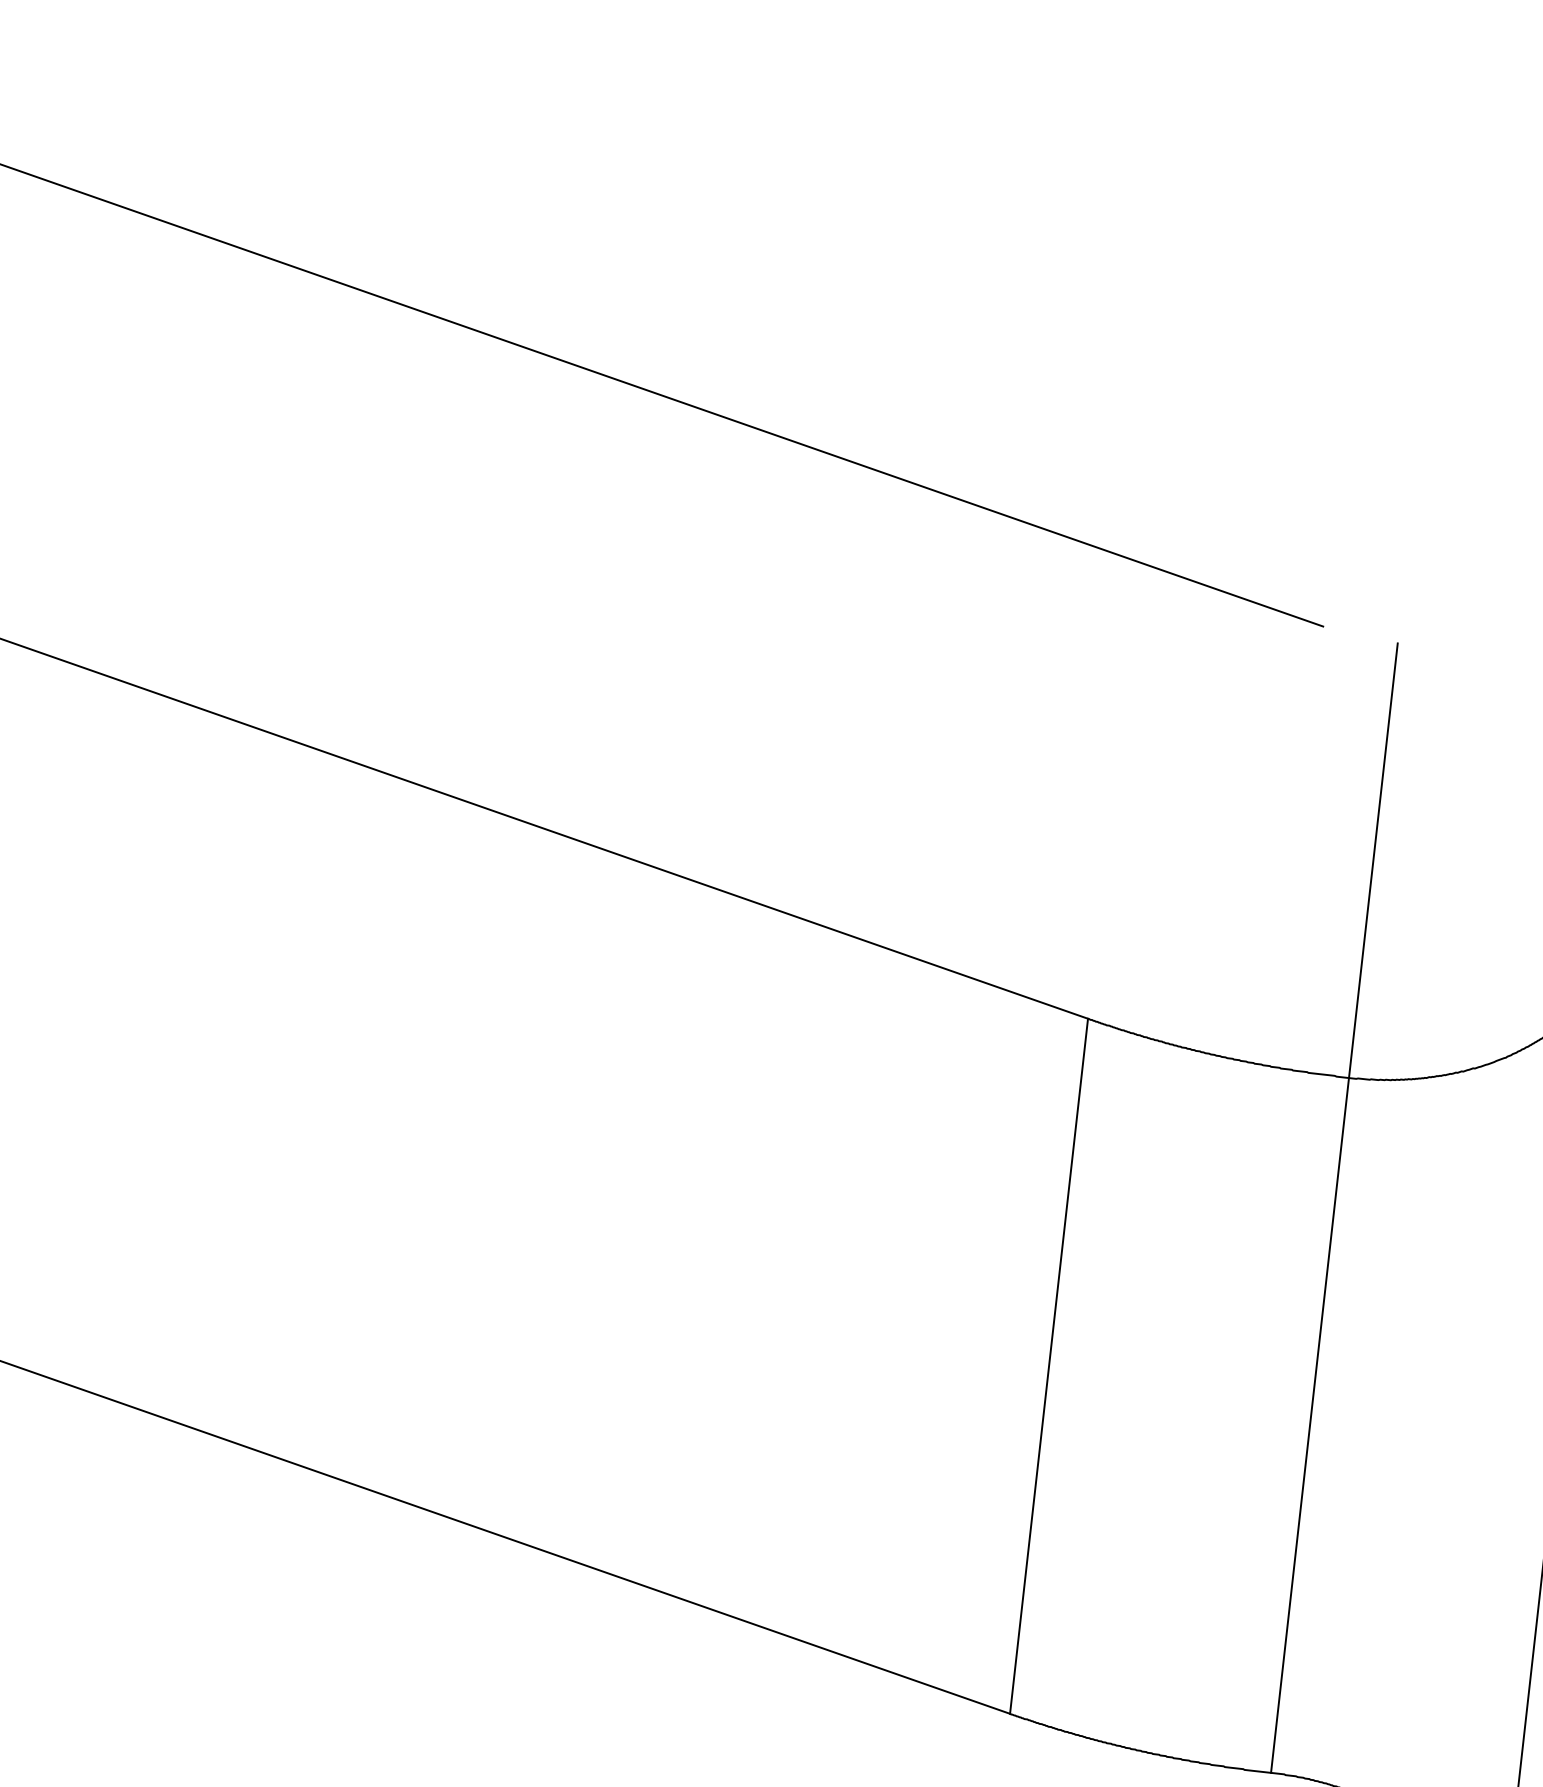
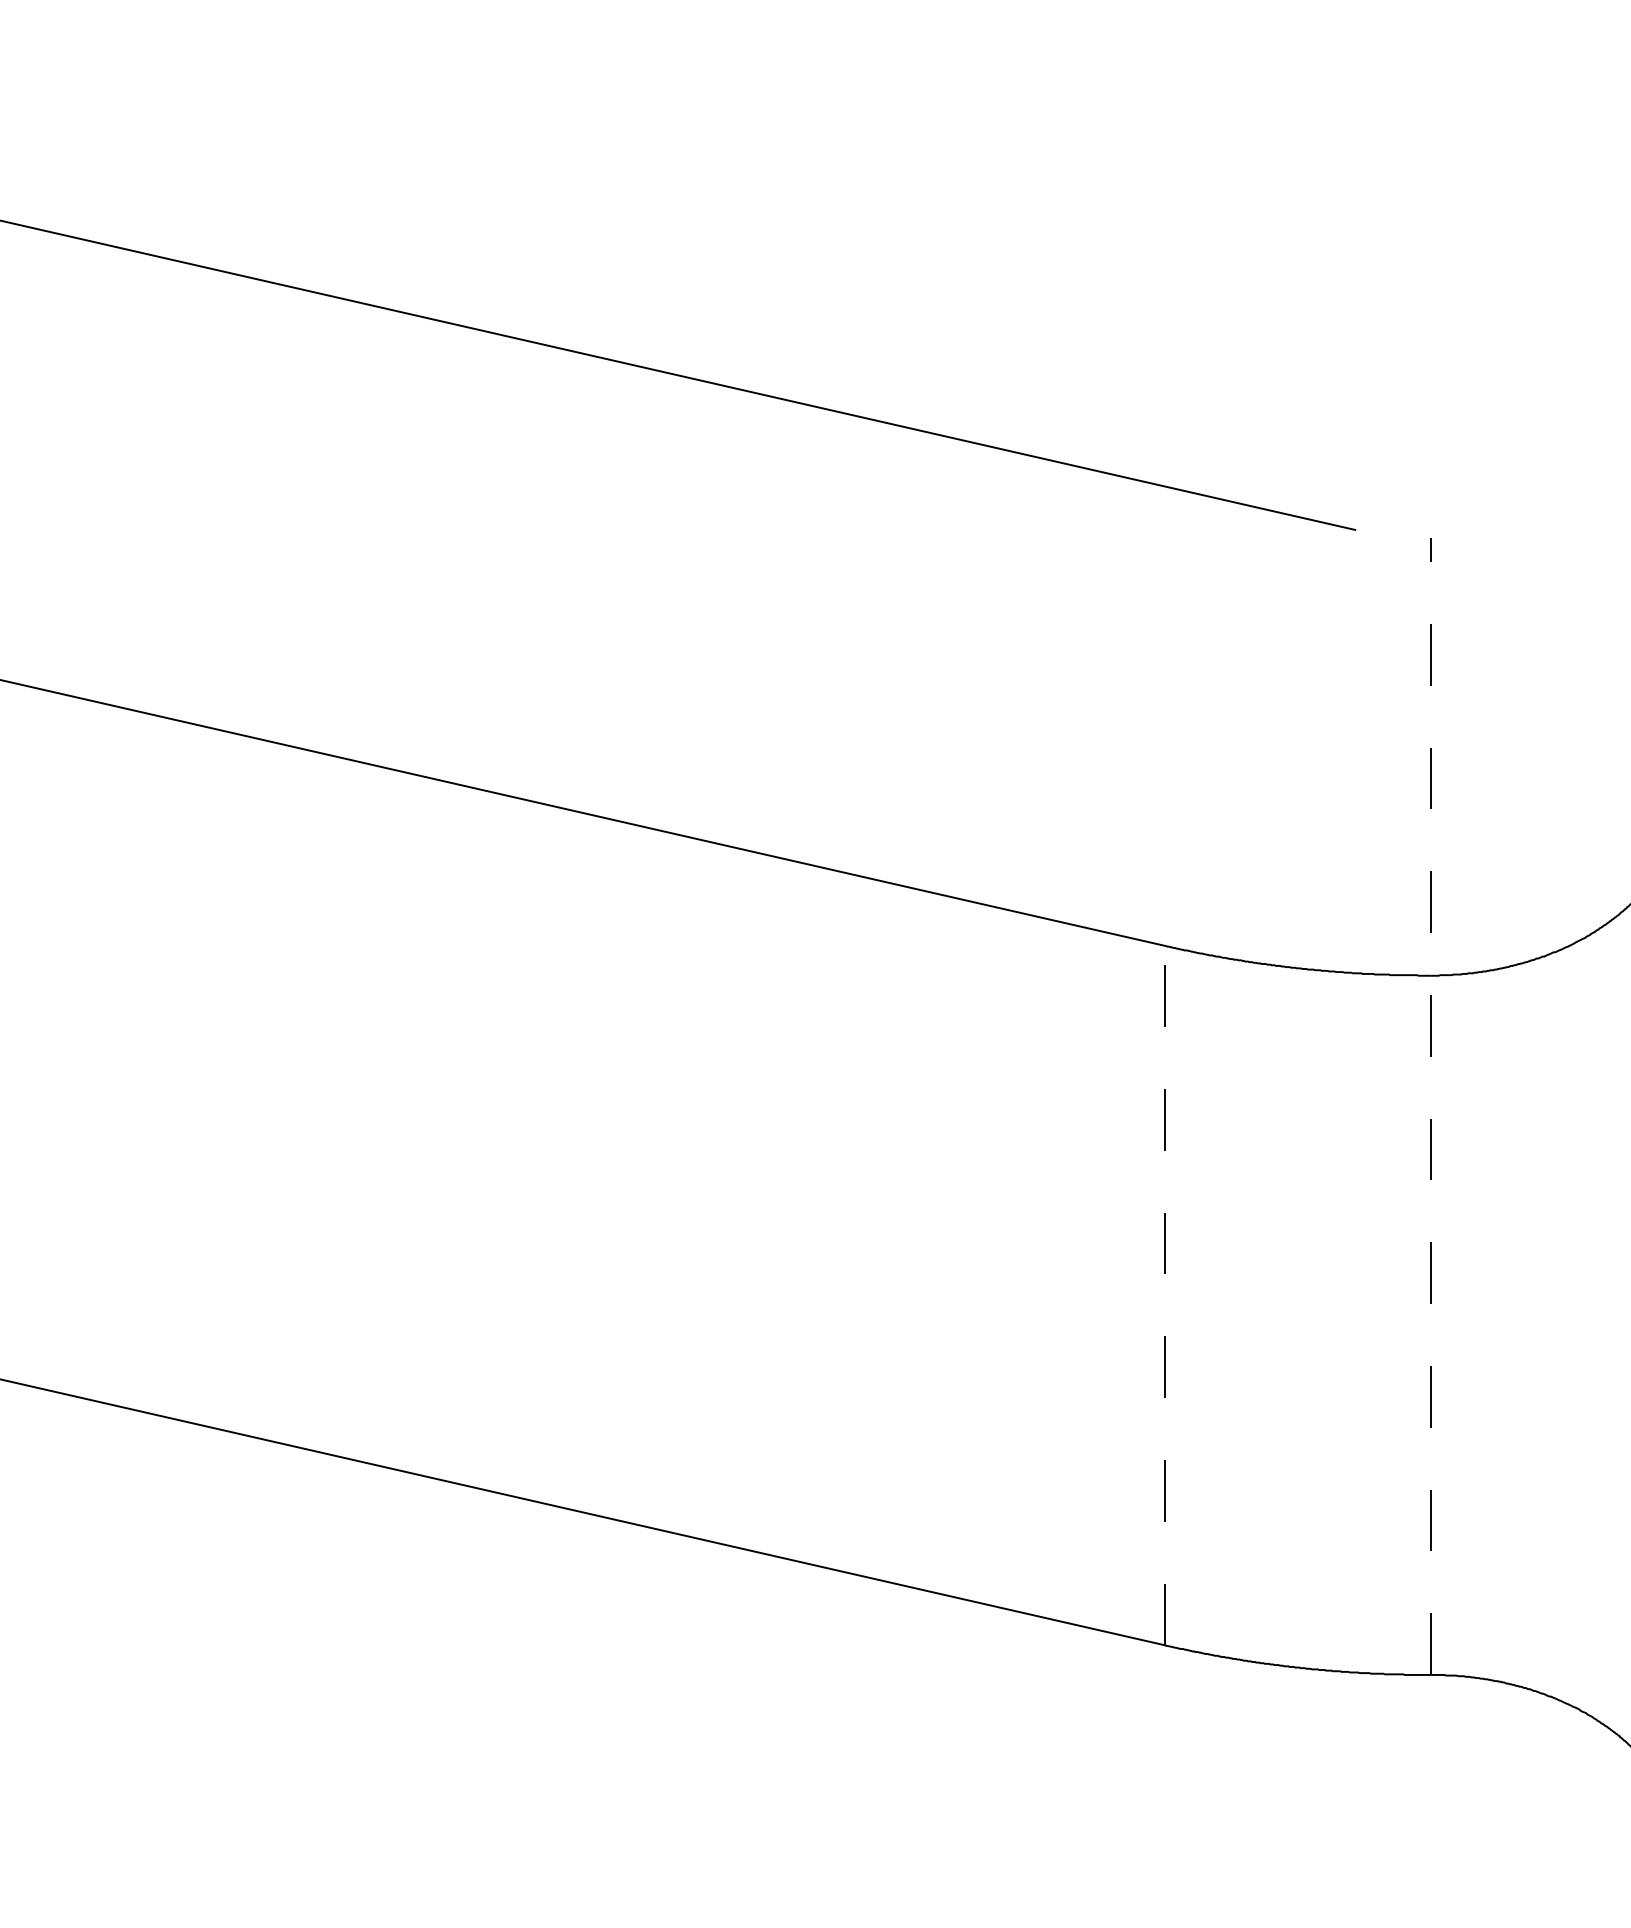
line: (1334, 1207) -> (1431, 1106), solid -> dashed
line: (1049, 1366) -> (1165, 1295), solid -> dashed

